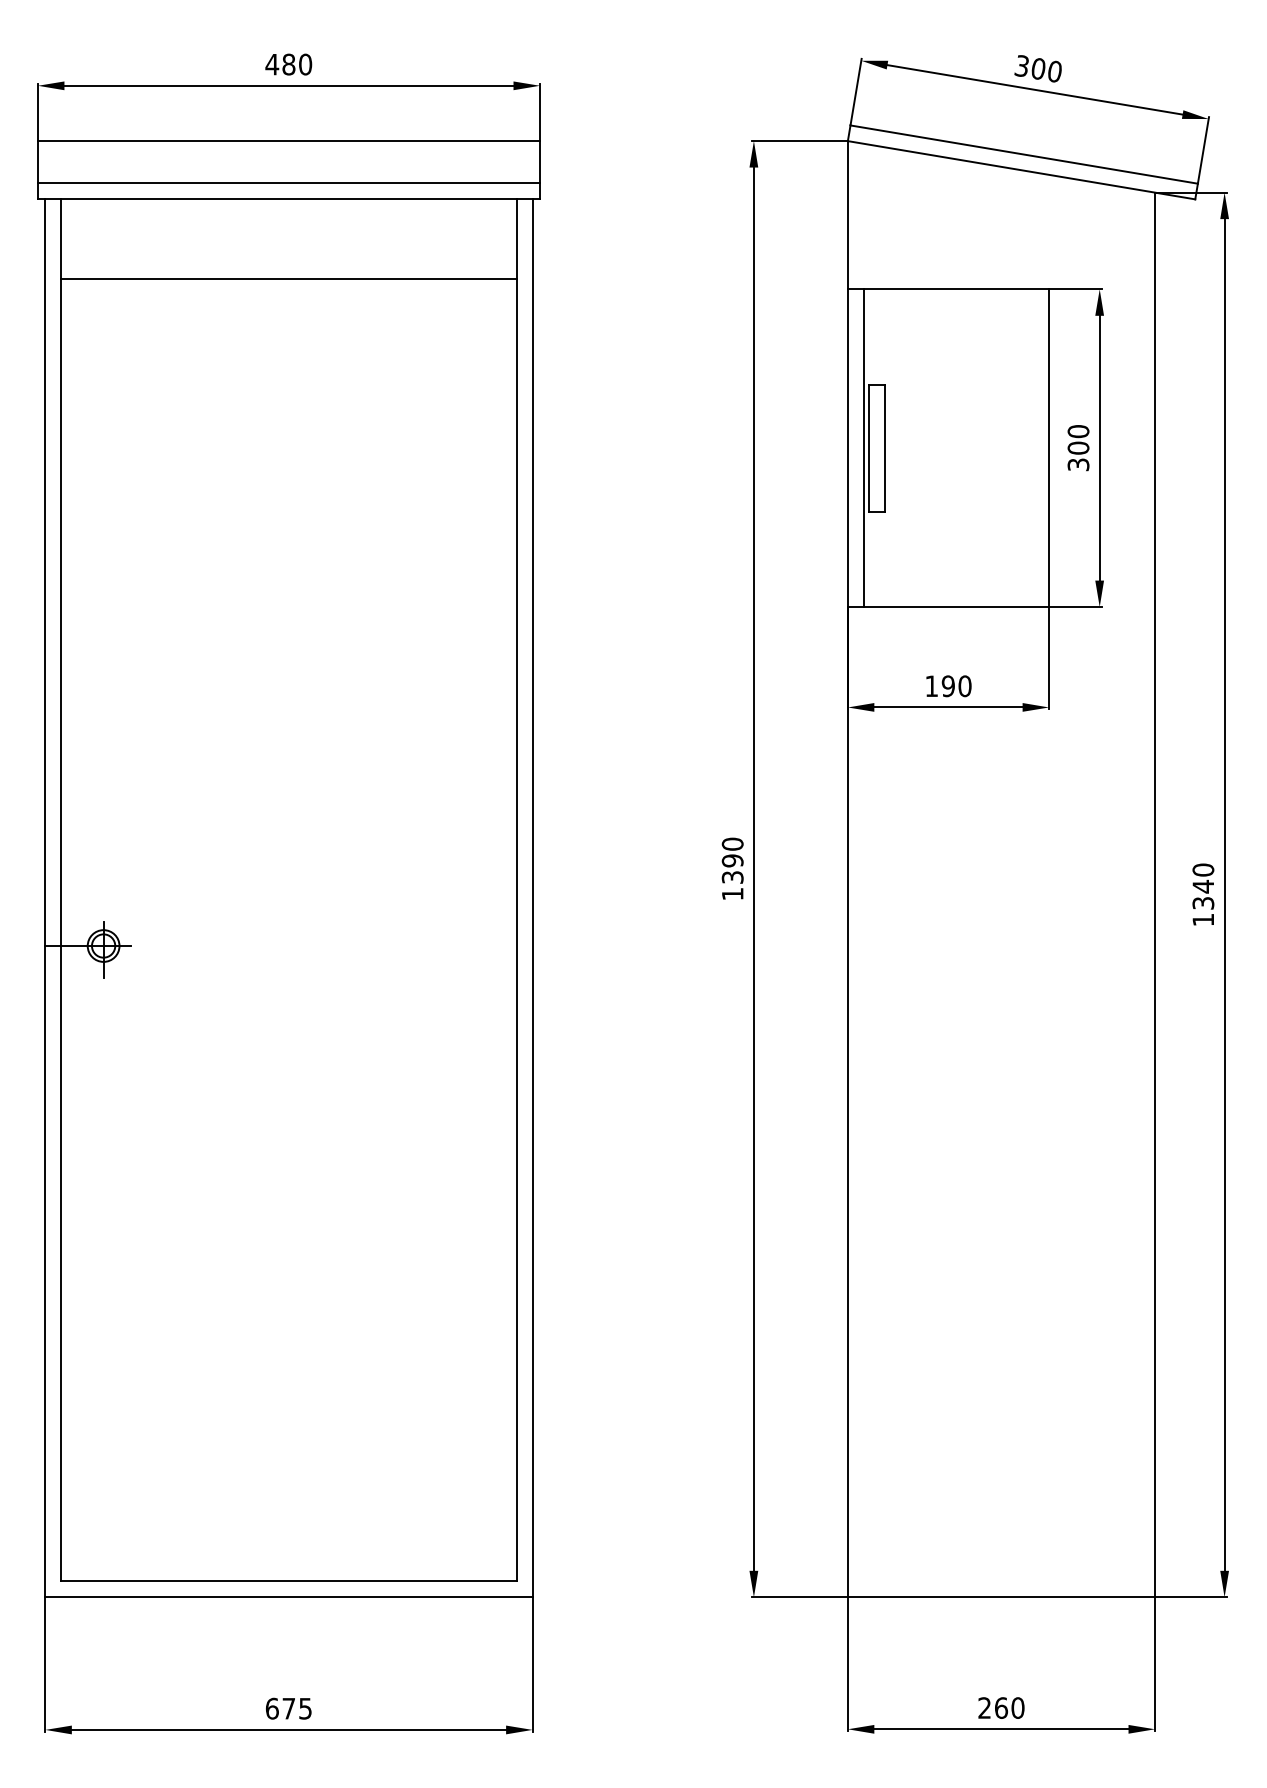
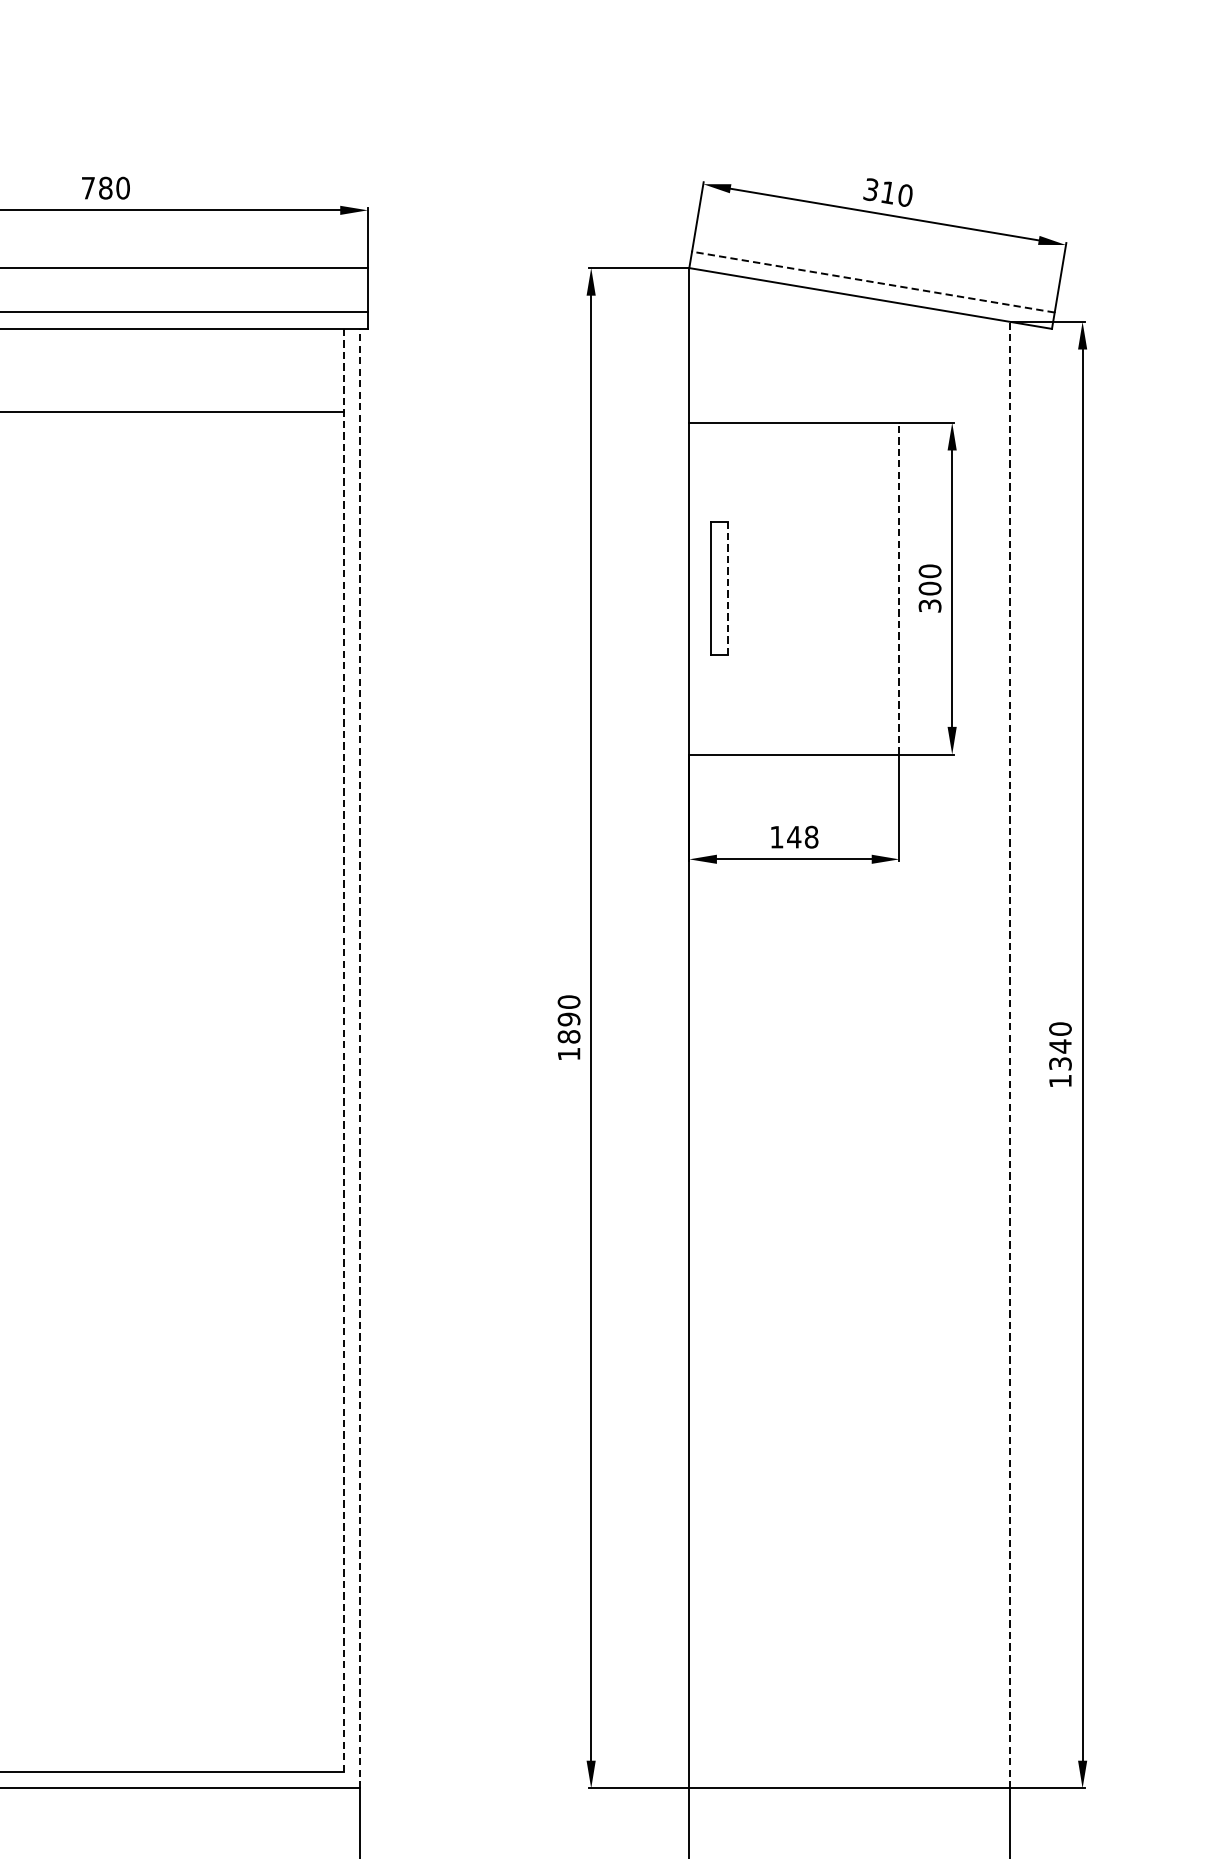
text: (272, 64) -> (88, 188), 480 -> 780
text: (1038, 69) -> (888, 193), 300 -> 310
line: (1023, 154) -> (872, 282), solid -> dashed
line: (863, 448) -> (705, 588), removed
line: (884, 448) -> (727, 588), solid -> dashed
line: (1049, 448) -> (899, 588), solid -> dashed
text: (956, 686) -> (802, 837), 190 -> 148
text: (732, 877) -> (568, 1036), 1390 -> 1890
line: (516, 889) -> (343, 1049), solid -> dashed
line: (1155, 894) -> (1010, 1054), solid -> dashed
line: (532, 898) -> (360, 1058), solid -> dashed

